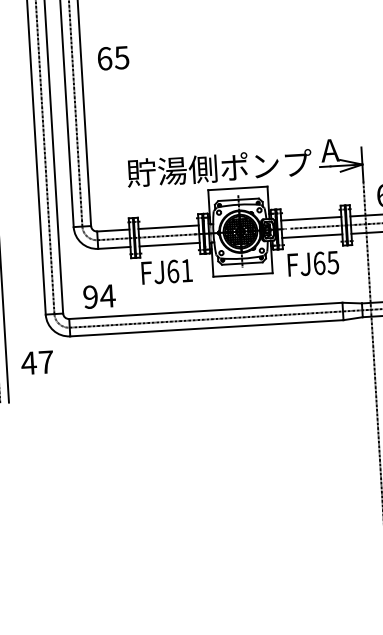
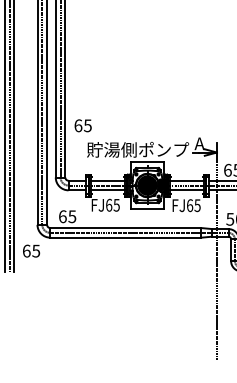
text: (112, 57) -> (82, 125), moved
text: (186, 271) -> (116, 205), FJ61 -> FJ65
text: (99, 296) -> (67, 216), 94 -> 65
text: (37, 361) -> (31, 250), 47 -> 65

